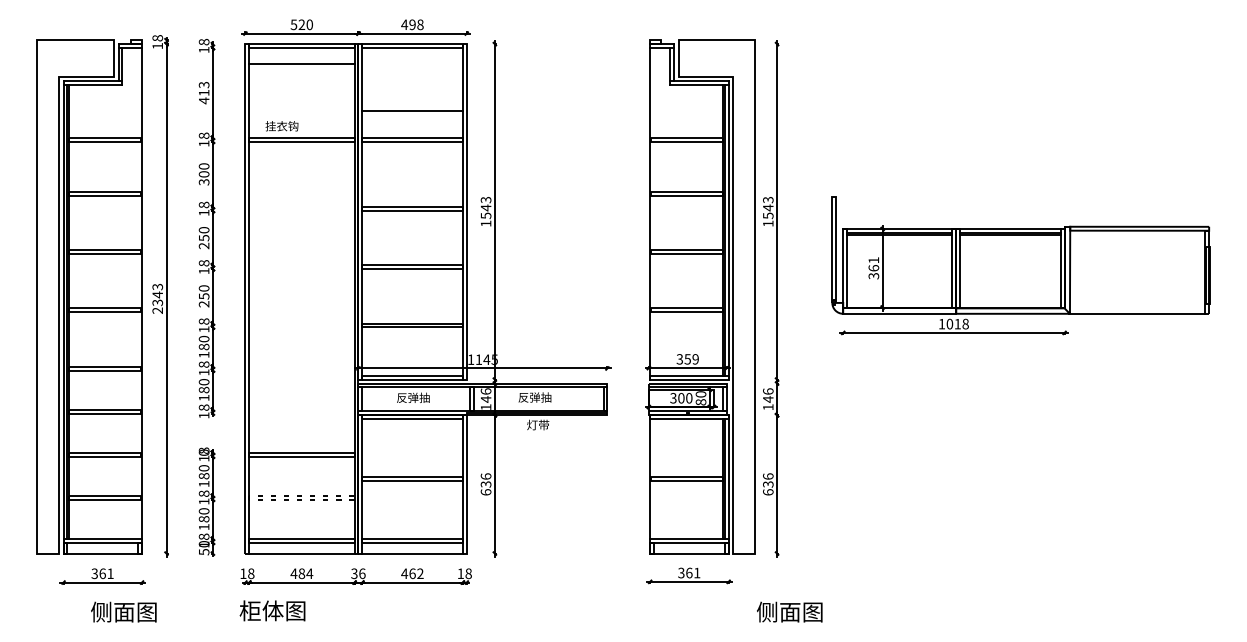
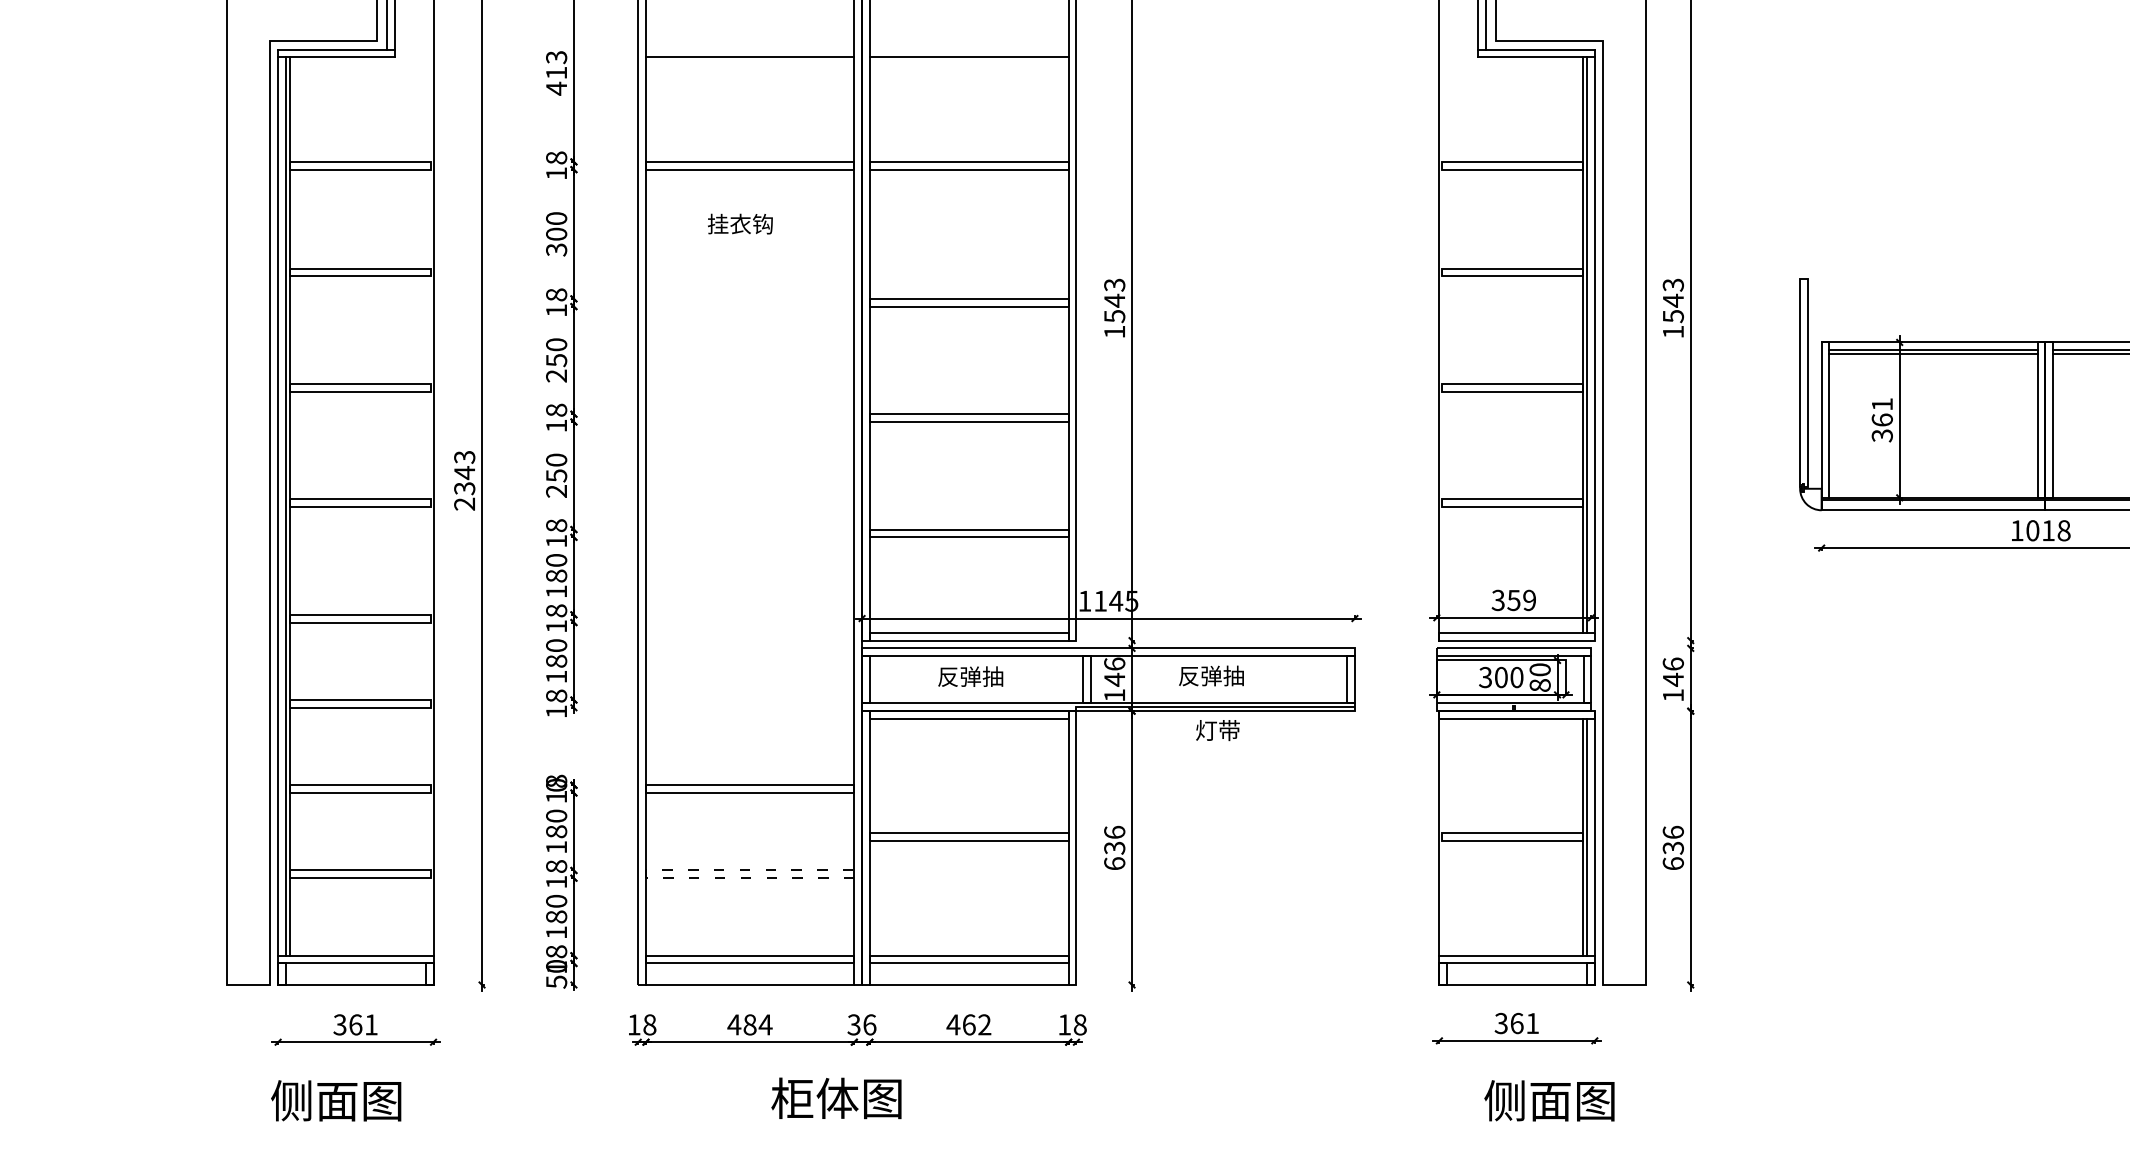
line: (301, 64) -> (749, 58), moved
line: (412, 111) -> (969, 58), moved
text: (281, 126) -> (739, 224), moved
text: (272, 610) -> (836, 1097), moved
text: (123, 611) -> (335, 1099), moved
text: (789, 611) -> (1549, 1099), moved

